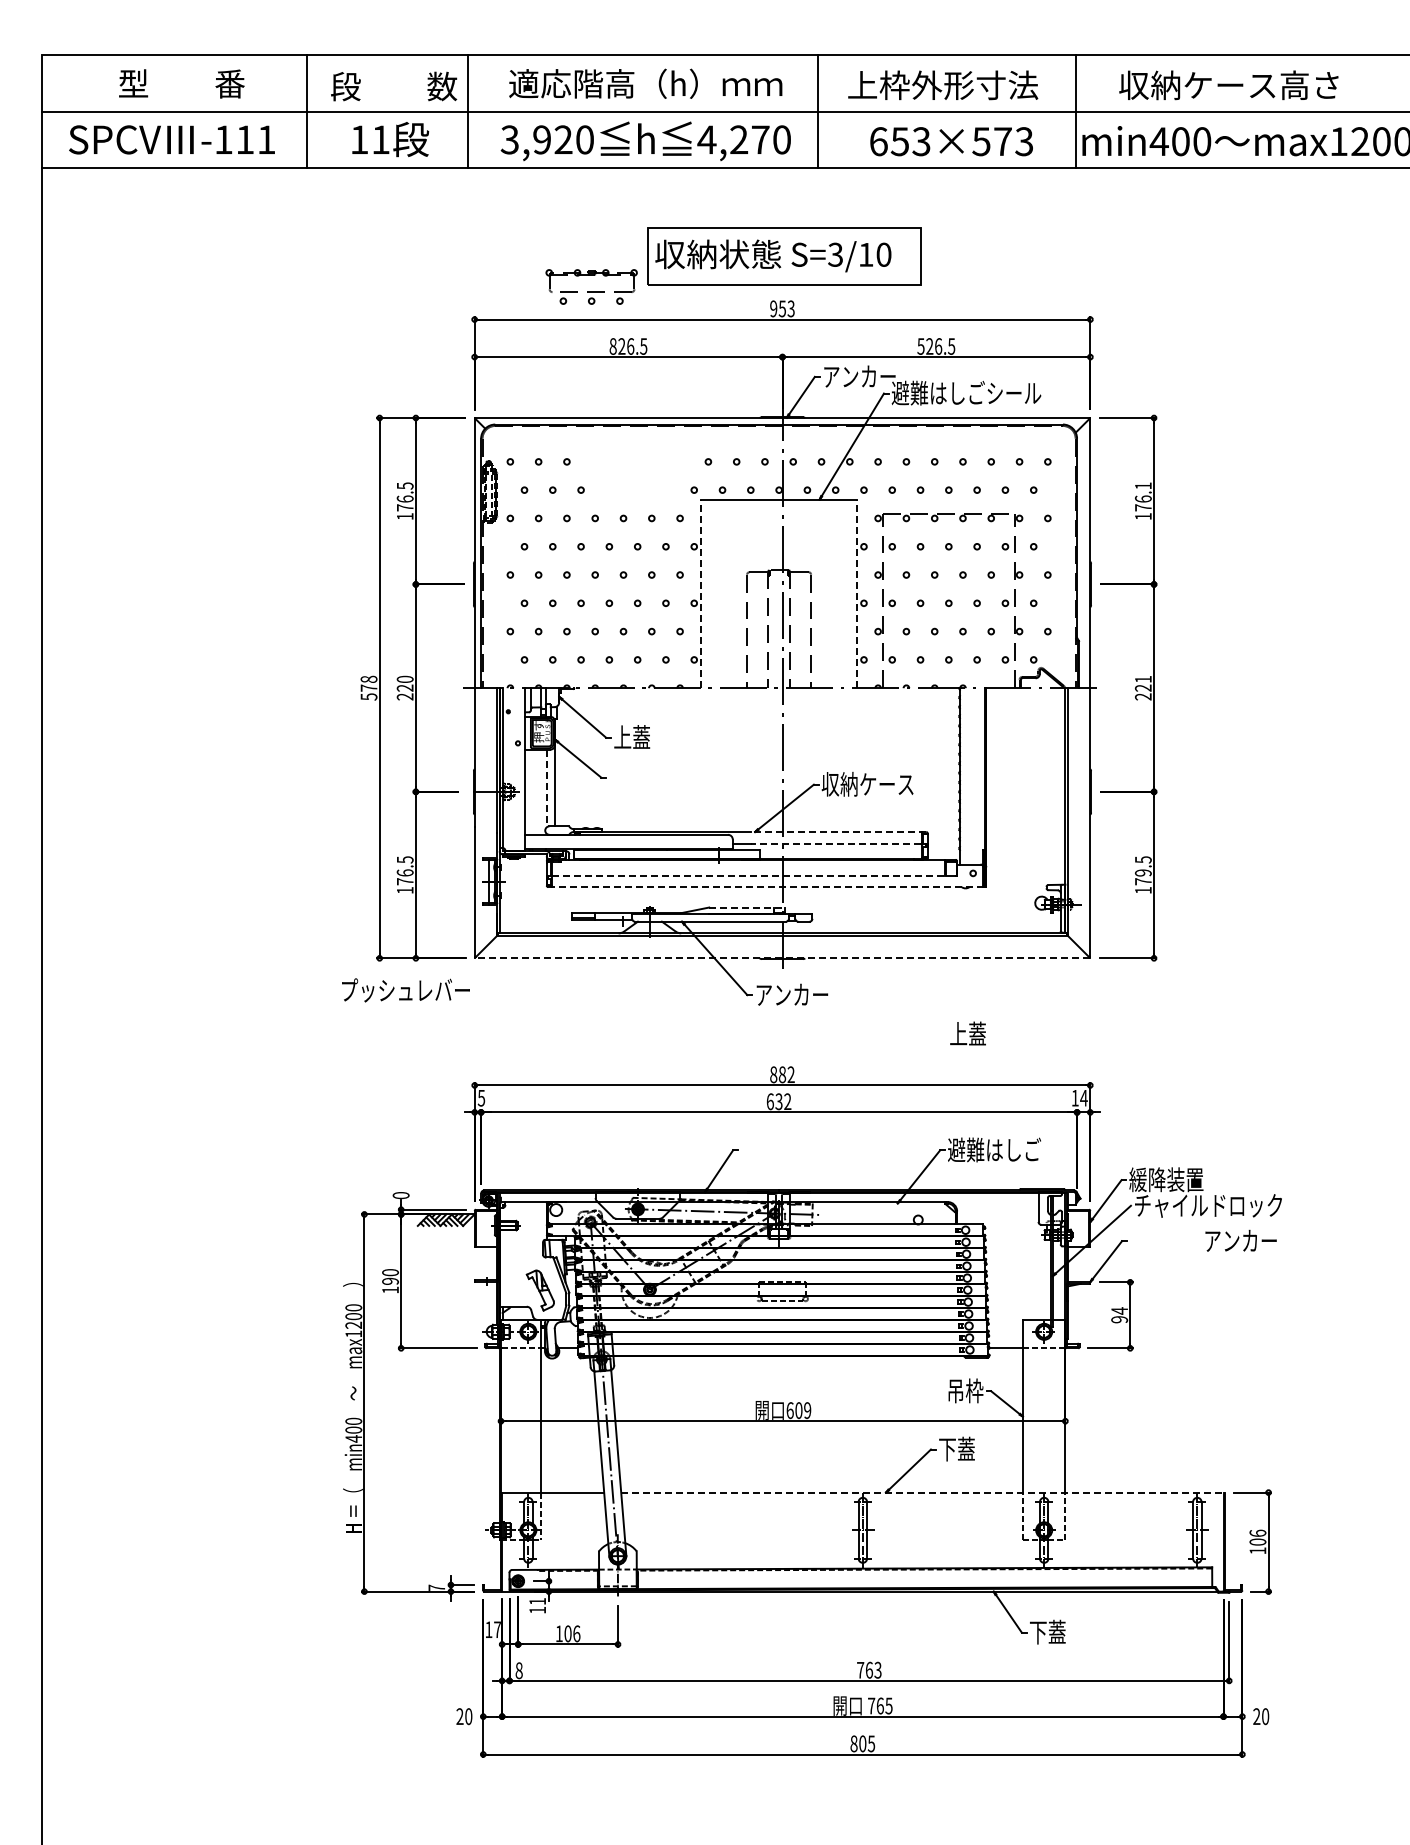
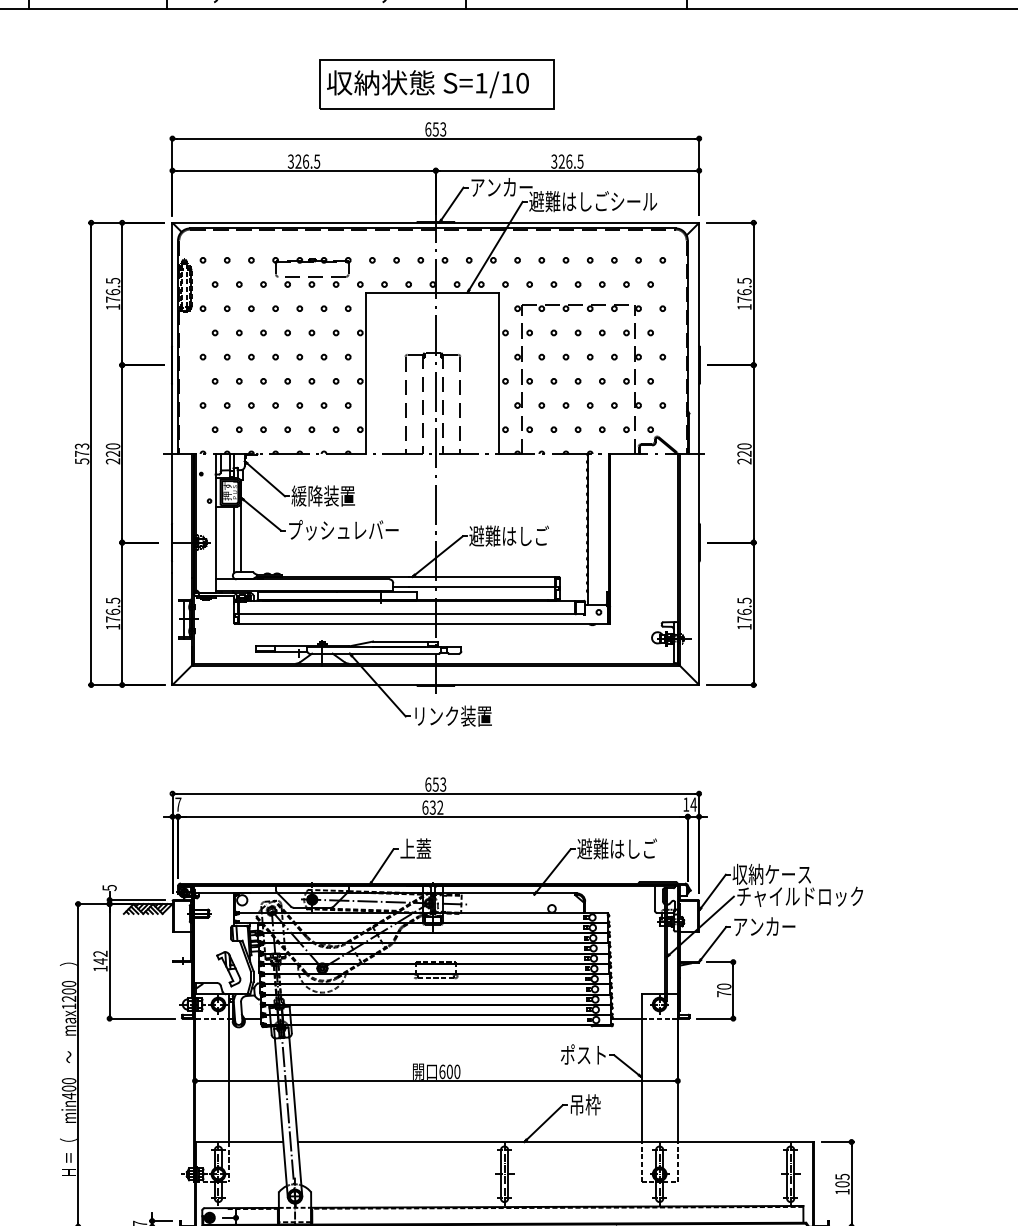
text: (835, 254) -> (481, 82), S=3/10 -> S=1/10
part: (591, 286) -> (311, 271), moved
text: (773, 308) -> (428, 129), 953 -> 653
text: (612, 346) -> (290, 161), 826.5 -> 326.5
text: (920, 346) -> (553, 161), 526.5 -> 326.5
text: (1143, 485) -> (744, 280), 176.1 -> 176.5
line: (701, 593) -> (366, 372), dashed -> solid
line: (856, 593) -> (499, 372), dashed -> solid
text: (1142, 678) -> (743, 445), 221 -> 220
text: (368, 679) -> (81, 446), 578 -> 573
text: (650, 737) -> (322, 496), 上蓋 -> 緩降装置
text: (867, 783) -> (508, 535), 収納ケース -> 避難はしご
line: (546, 788) -> (233, 539), dashed -> solid
line: (838, 832) -> (483, 577), dashed -> solid
line: (835, 844) -> (481, 587), dashed -> solid
text: (1142, 872) -> (743, 611), 179.5 -> 176.5
line: (748, 875) -> (406, 614), dashed -> solid
line: (765, 887) -> (421, 624), dashed -> solid
line: (747, 907) -> (405, 641), dashed -> solid
line: (782, 958) -> (435, 685), dashed -> solid
text: (405, 990) -> (343, 530), moved
text: (802, 994) -> (452, 715), アンカー -> リンク装置
text: (967, 1033) -> (415, 848), moved
text: (782, 1074) -> (435, 784), 882 -> 653
text: (481, 1098) -> (178, 804), 5 -> 7
text: (1175, 1179) -> (771, 874), 緩降装置 -> 収納ケース
text: (400, 1195) -> (109, 887), 0 -> 5
text: (1240, 1240) -> (764, 926), moved
text: (390, 1277) -> (100, 958), 190 -> 142
text: (1119, 1315) -> (724, 990), 94 -> 70
text: (955, 1390) -> (583, 1054), 吊枠 -> ポスト
text: (807, 1410) -> (457, 1071), 609 -> 600
text: (957, 1448) -> (585, 1104), 下蓋 -> 吊枠
line: (922, 1492) -> (555, 1141), dashed -> solid
text: (1257, 1533) -> (842, 1177), 106 -> 105

